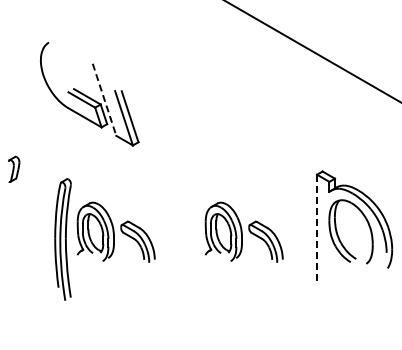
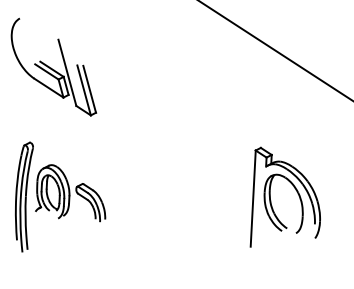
line: (104, 99) -> (67, 72), dashed -> solid
line: (317, 228) -> (253, 199), dashed -> solid
part: (243, 231) -> (186, 198), removed

